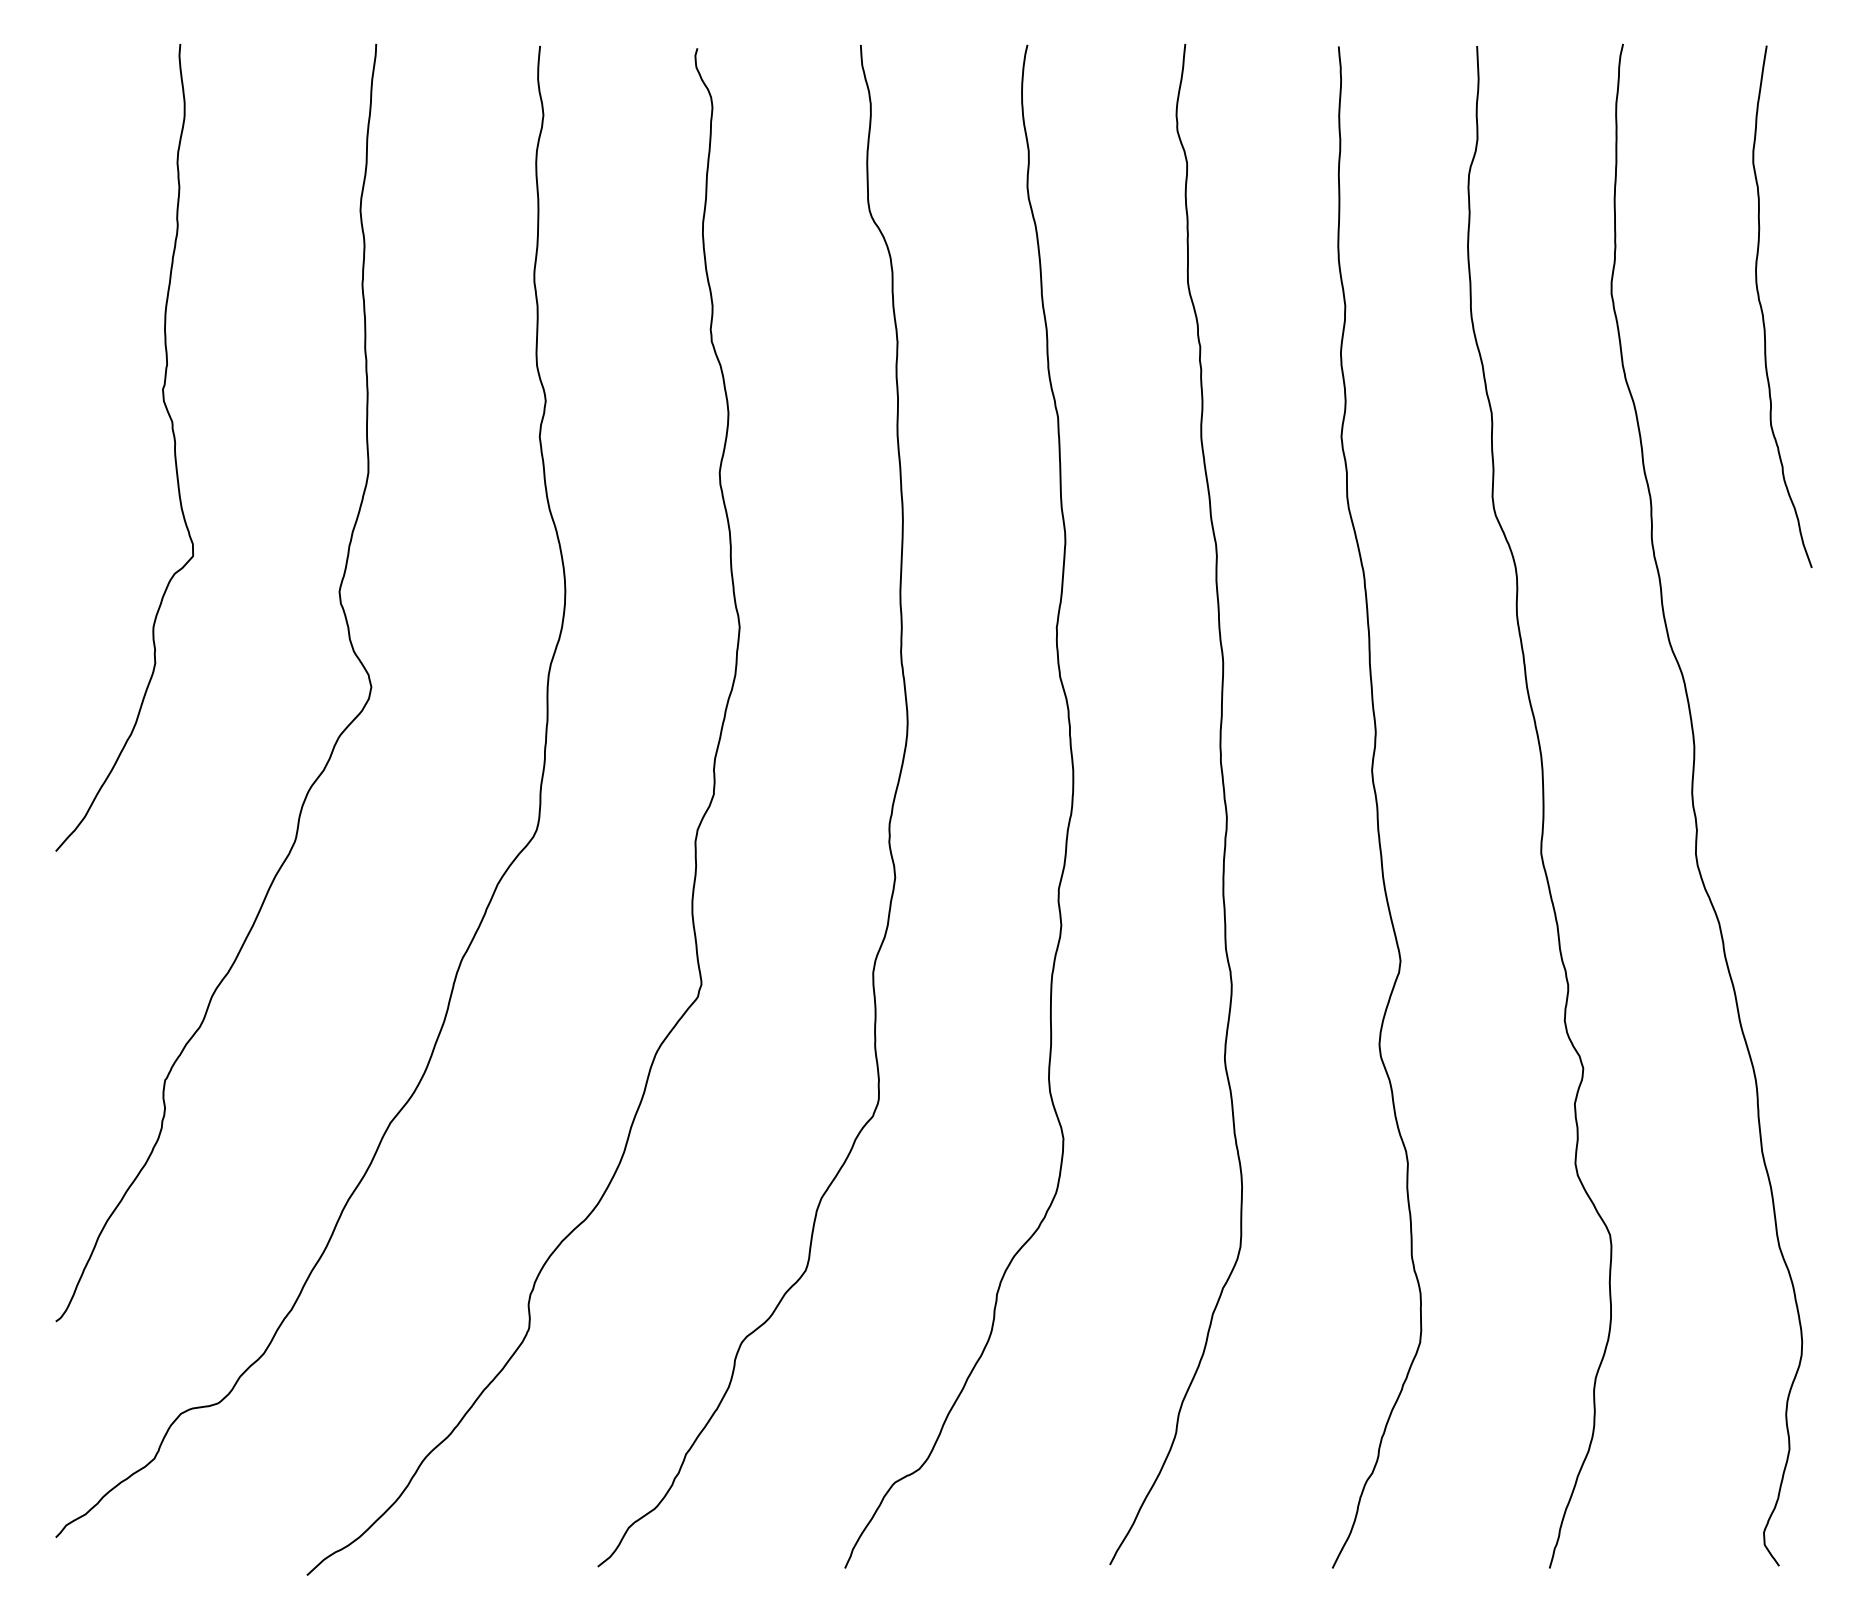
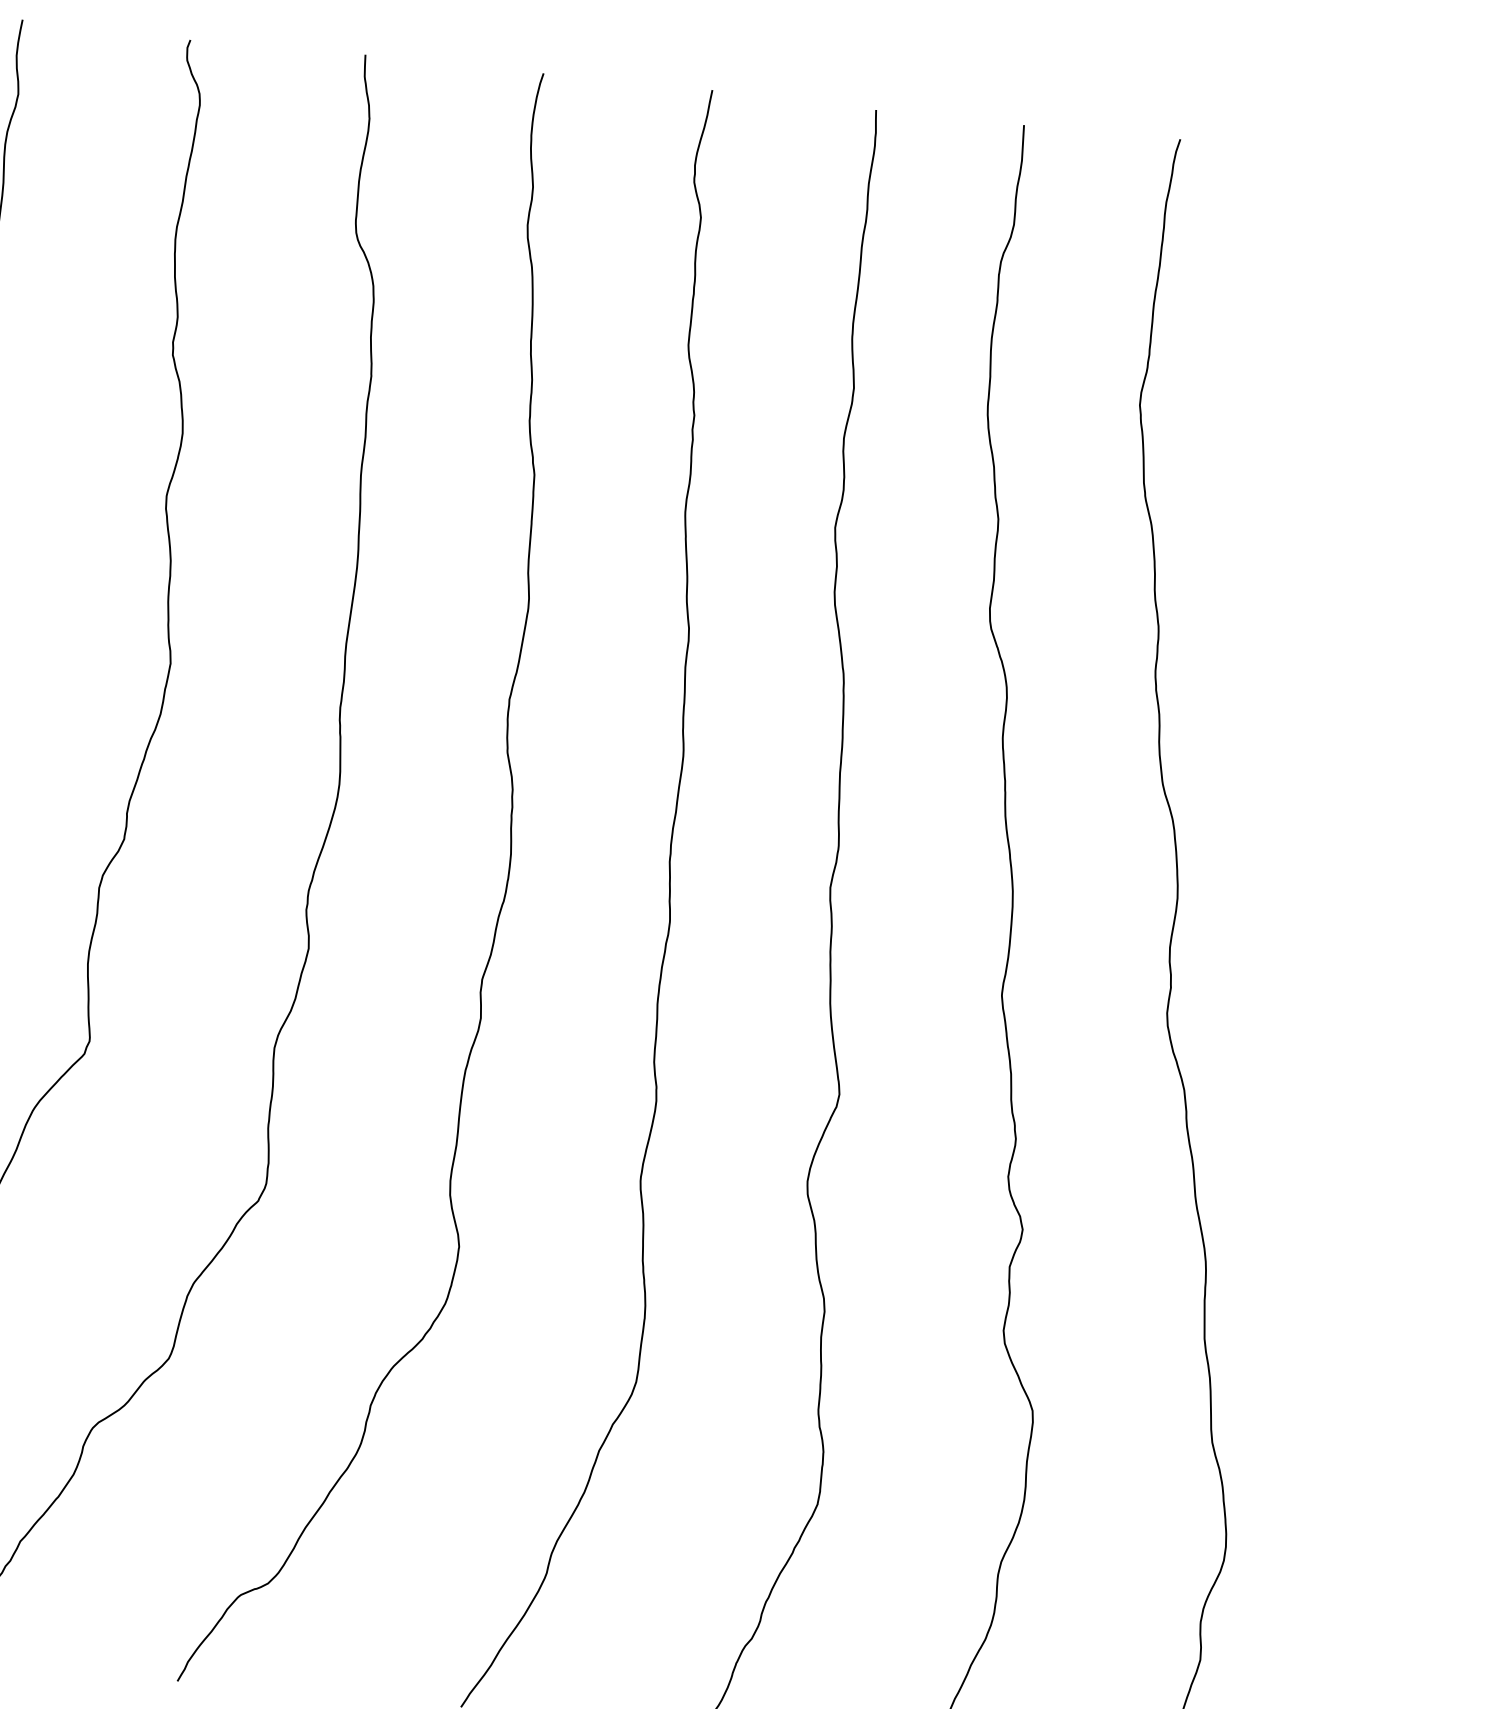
curve: (1763, 312) -> (1300, 442), removed

